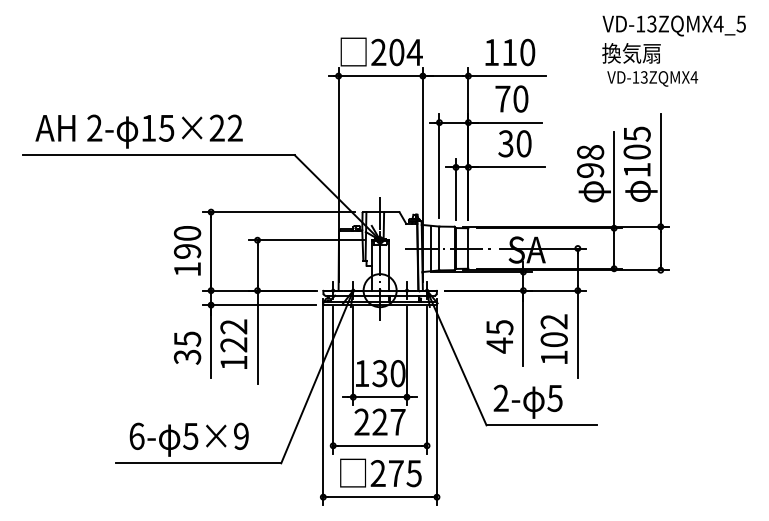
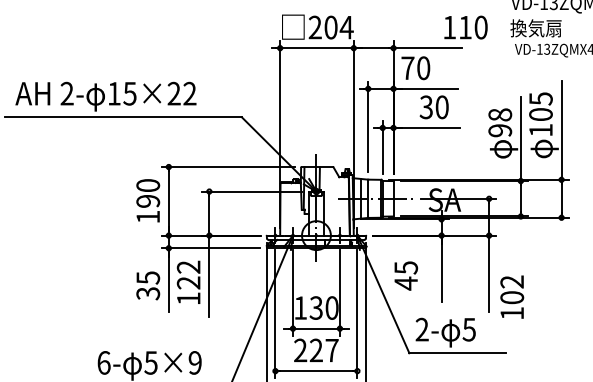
text: (510, 52) -> (466, 27), moved
text: (511, 98) -> (415, 67), moved
text: (499, 336) -> (405, 275), moved
text: (553, 338) -> (511, 296), moved

